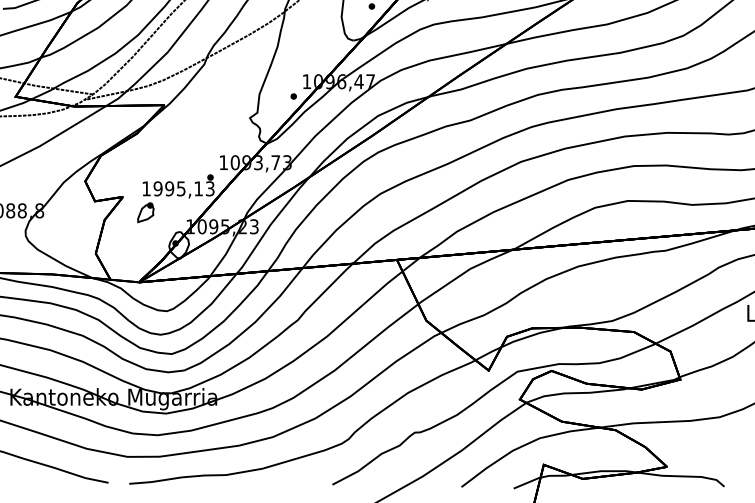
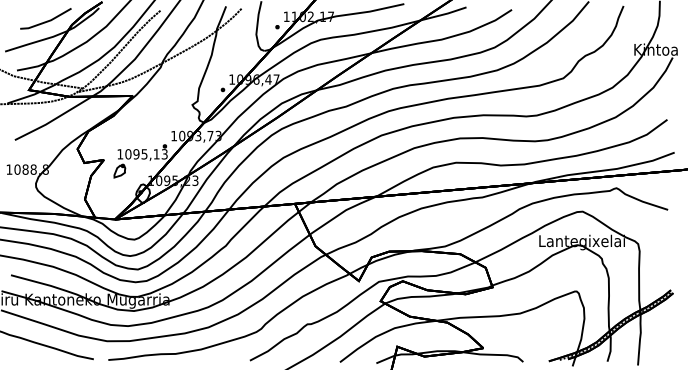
text: (158, 189) -> (128, 154), 1995,13 -> 1095,13

